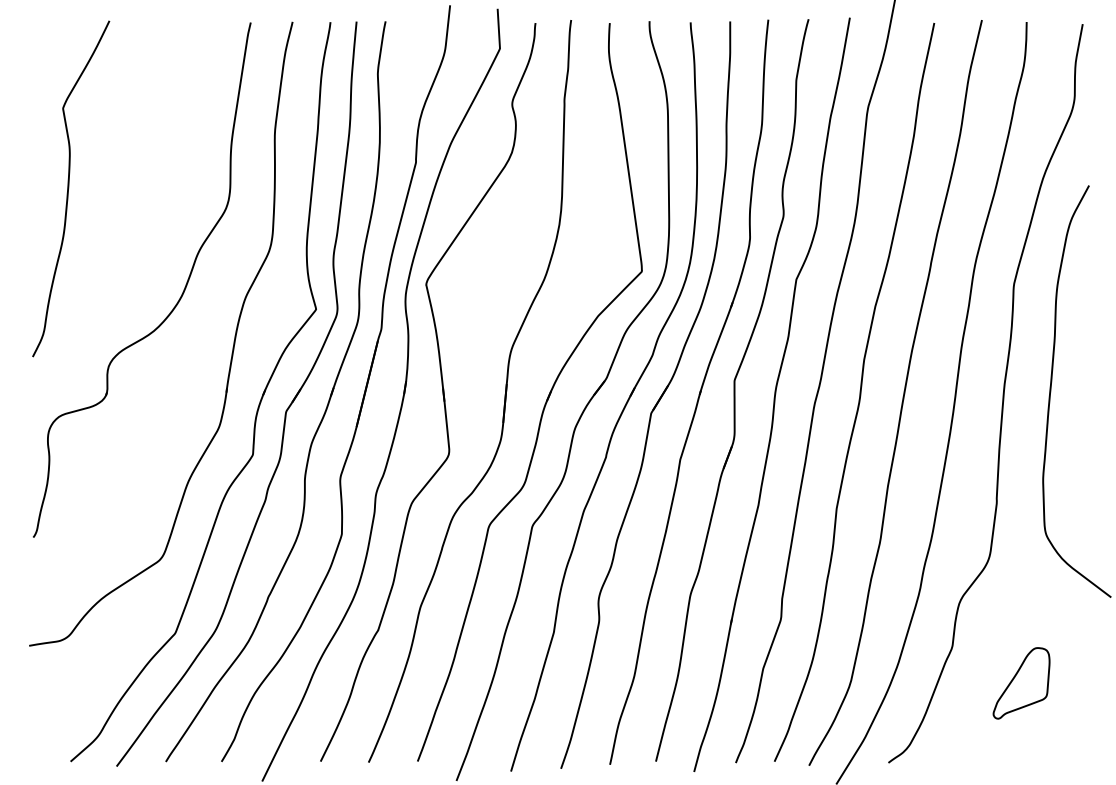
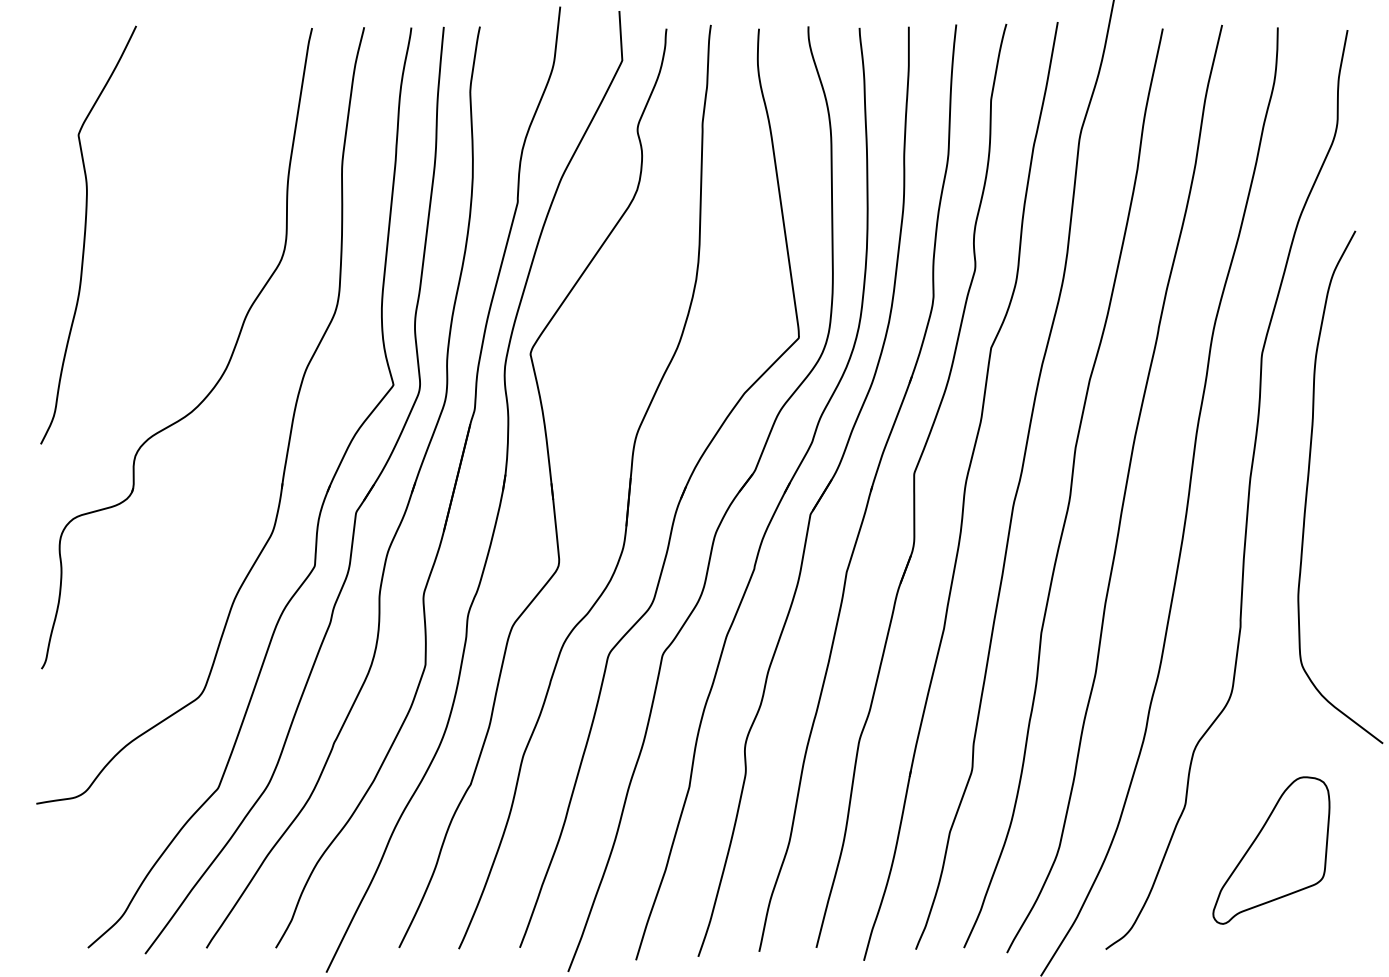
part: (1021, 683) -> (1271, 850), size x1.67

